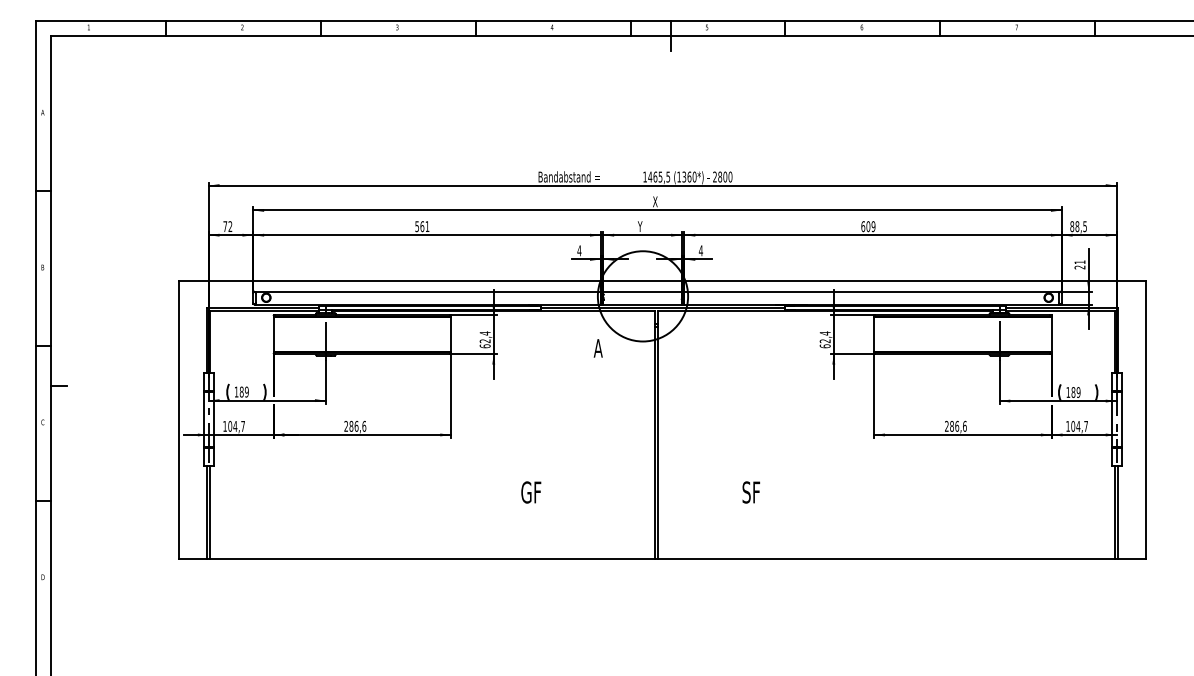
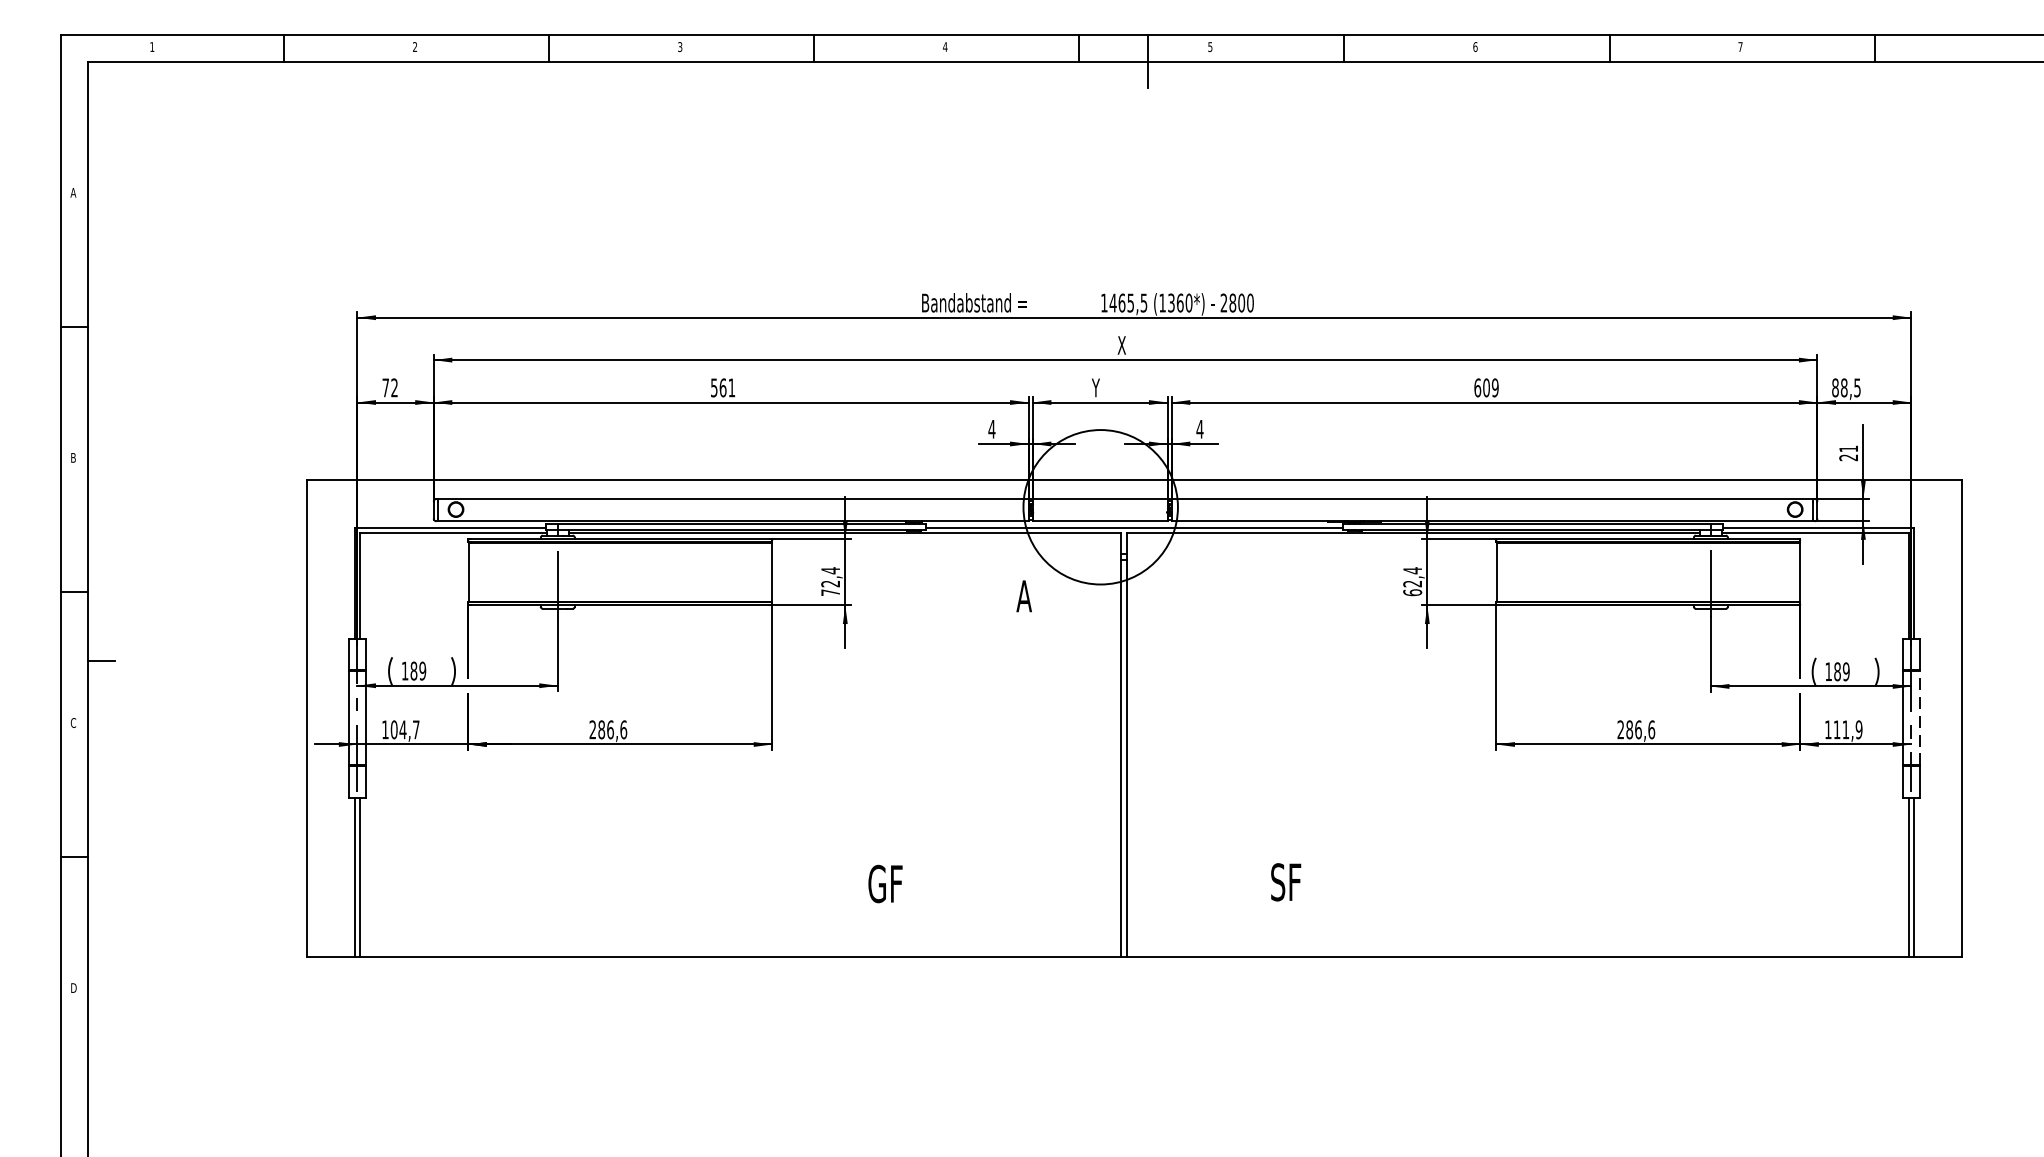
text: (484, 346) -> (829, 593), 62,4 -> 72,4
line: (1121, 419) -> (1919, 717), solid -> dashed
text: (1079, 425) -> (1847, 728), 104,7 -> 111,9
text: (531, 492) -> (885, 884), moved
text: (751, 492) -> (1286, 882), moved

